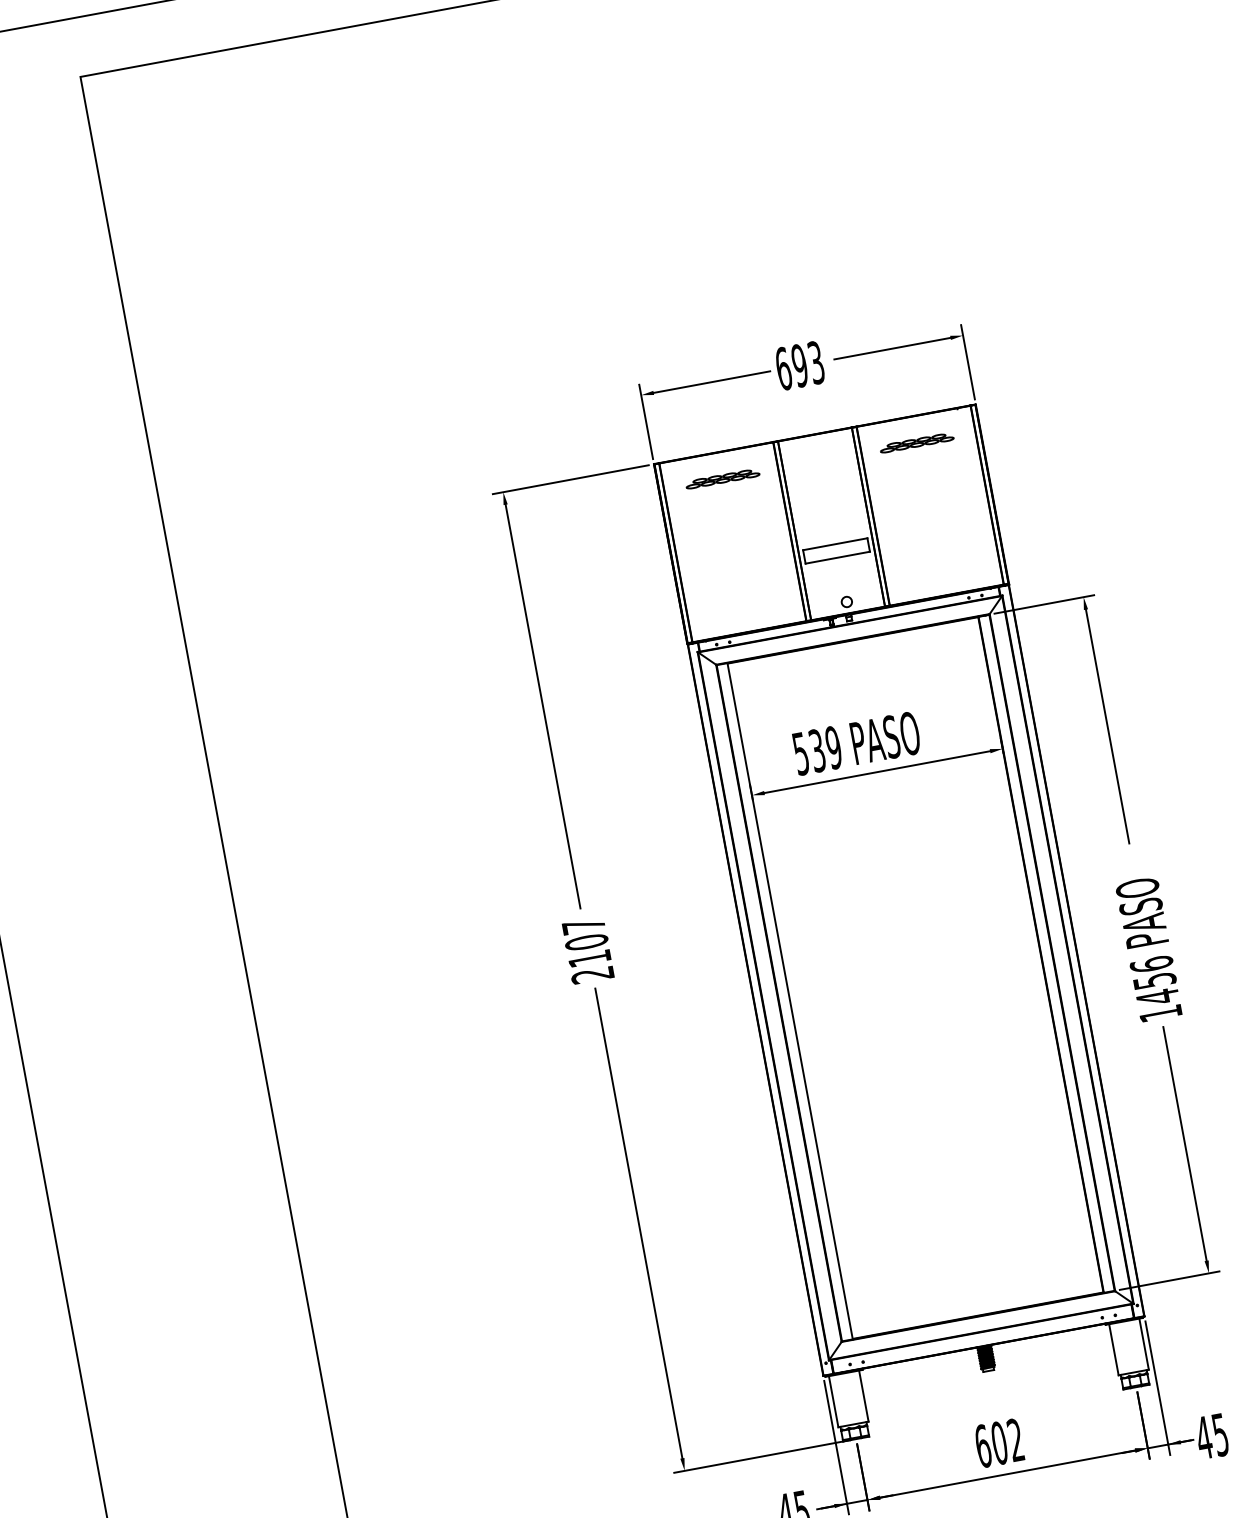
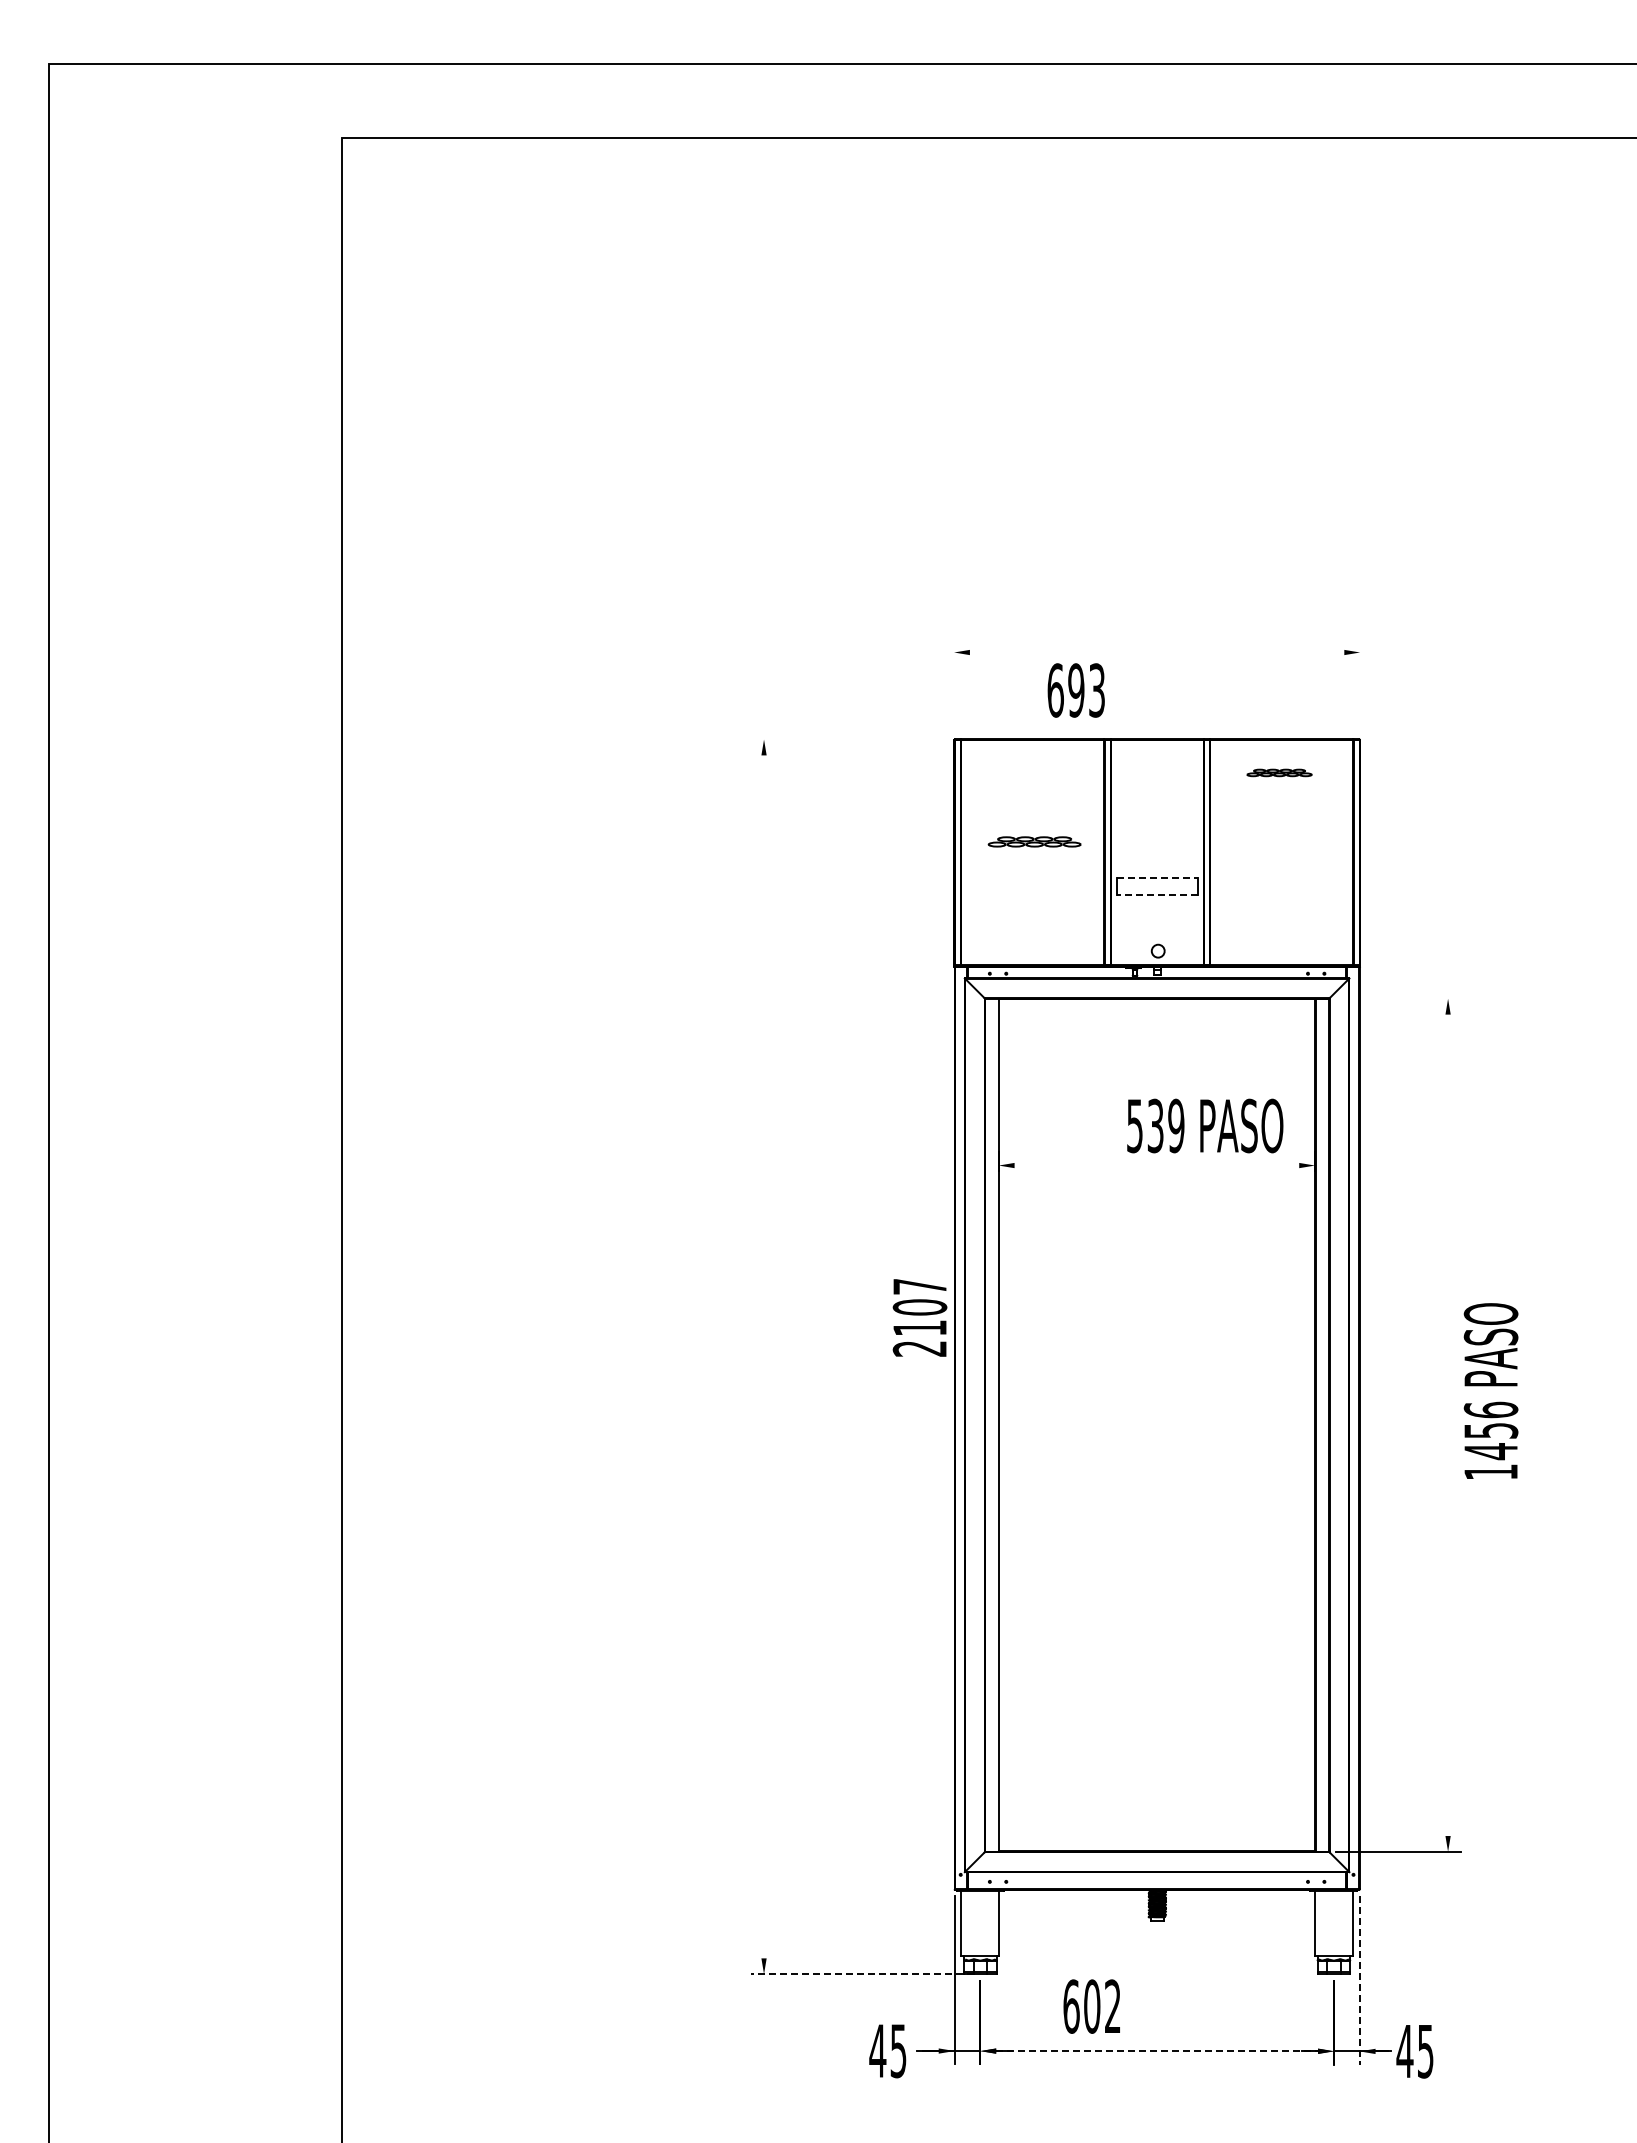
line: (892, 348) -> (1270, 652), removed
line: (968, 362) -> (1360, 686), removed
text: (799, 365) -> (1075, 690), moved
line: (711, 382) -> (1042, 652), removed
line: (646, 422) -> (954, 686), removed
part: (916, 442) -> (1279, 772), size x0.7
part: (722, 478) -> (1034, 841), moved
line: (570, 479) -> (848, 739), removed
line: (835, 544) -> (1157, 878), solid -> dashed
line: (838, 557) -> (1157, 895), solid -> dashed
line: (1044, 604) -> (1398, 998), removed
line: (543, 706) -> (764, 1009), removed
line: (1107, 726) -> (1448, 1161), removed
text: (856, 743) -> (1205, 1125), moved
line: (877, 772) -> (1156, 1165), removed
text: (1148, 948) -> (1490, 1390), moved
text: (587, 950) -> (919, 1317), moved
line: (1185, 1143) -> (1448, 1688), removed
line: (639, 1222) -> (764, 1661), removed
line: (1157, 1388) -> (1359, 1980), solid -> dashed
text: (998, 1443) -> (1091, 2006), moved
line: (762, 1456) -> (861, 1974), solid -> dashed
line: (1007, 1474) -> (1157, 2051), solid -> dashed

